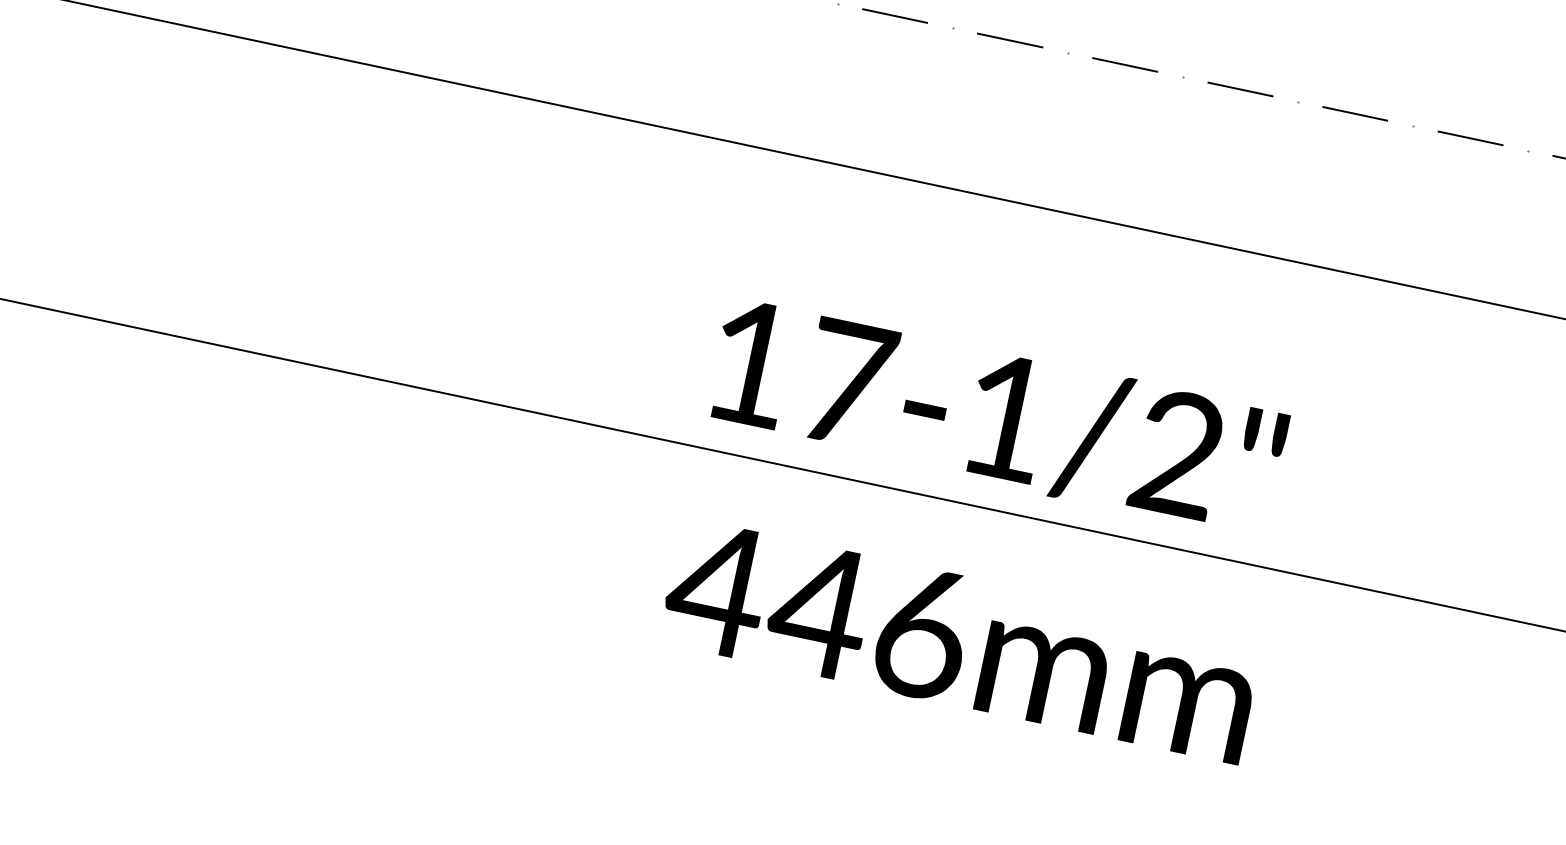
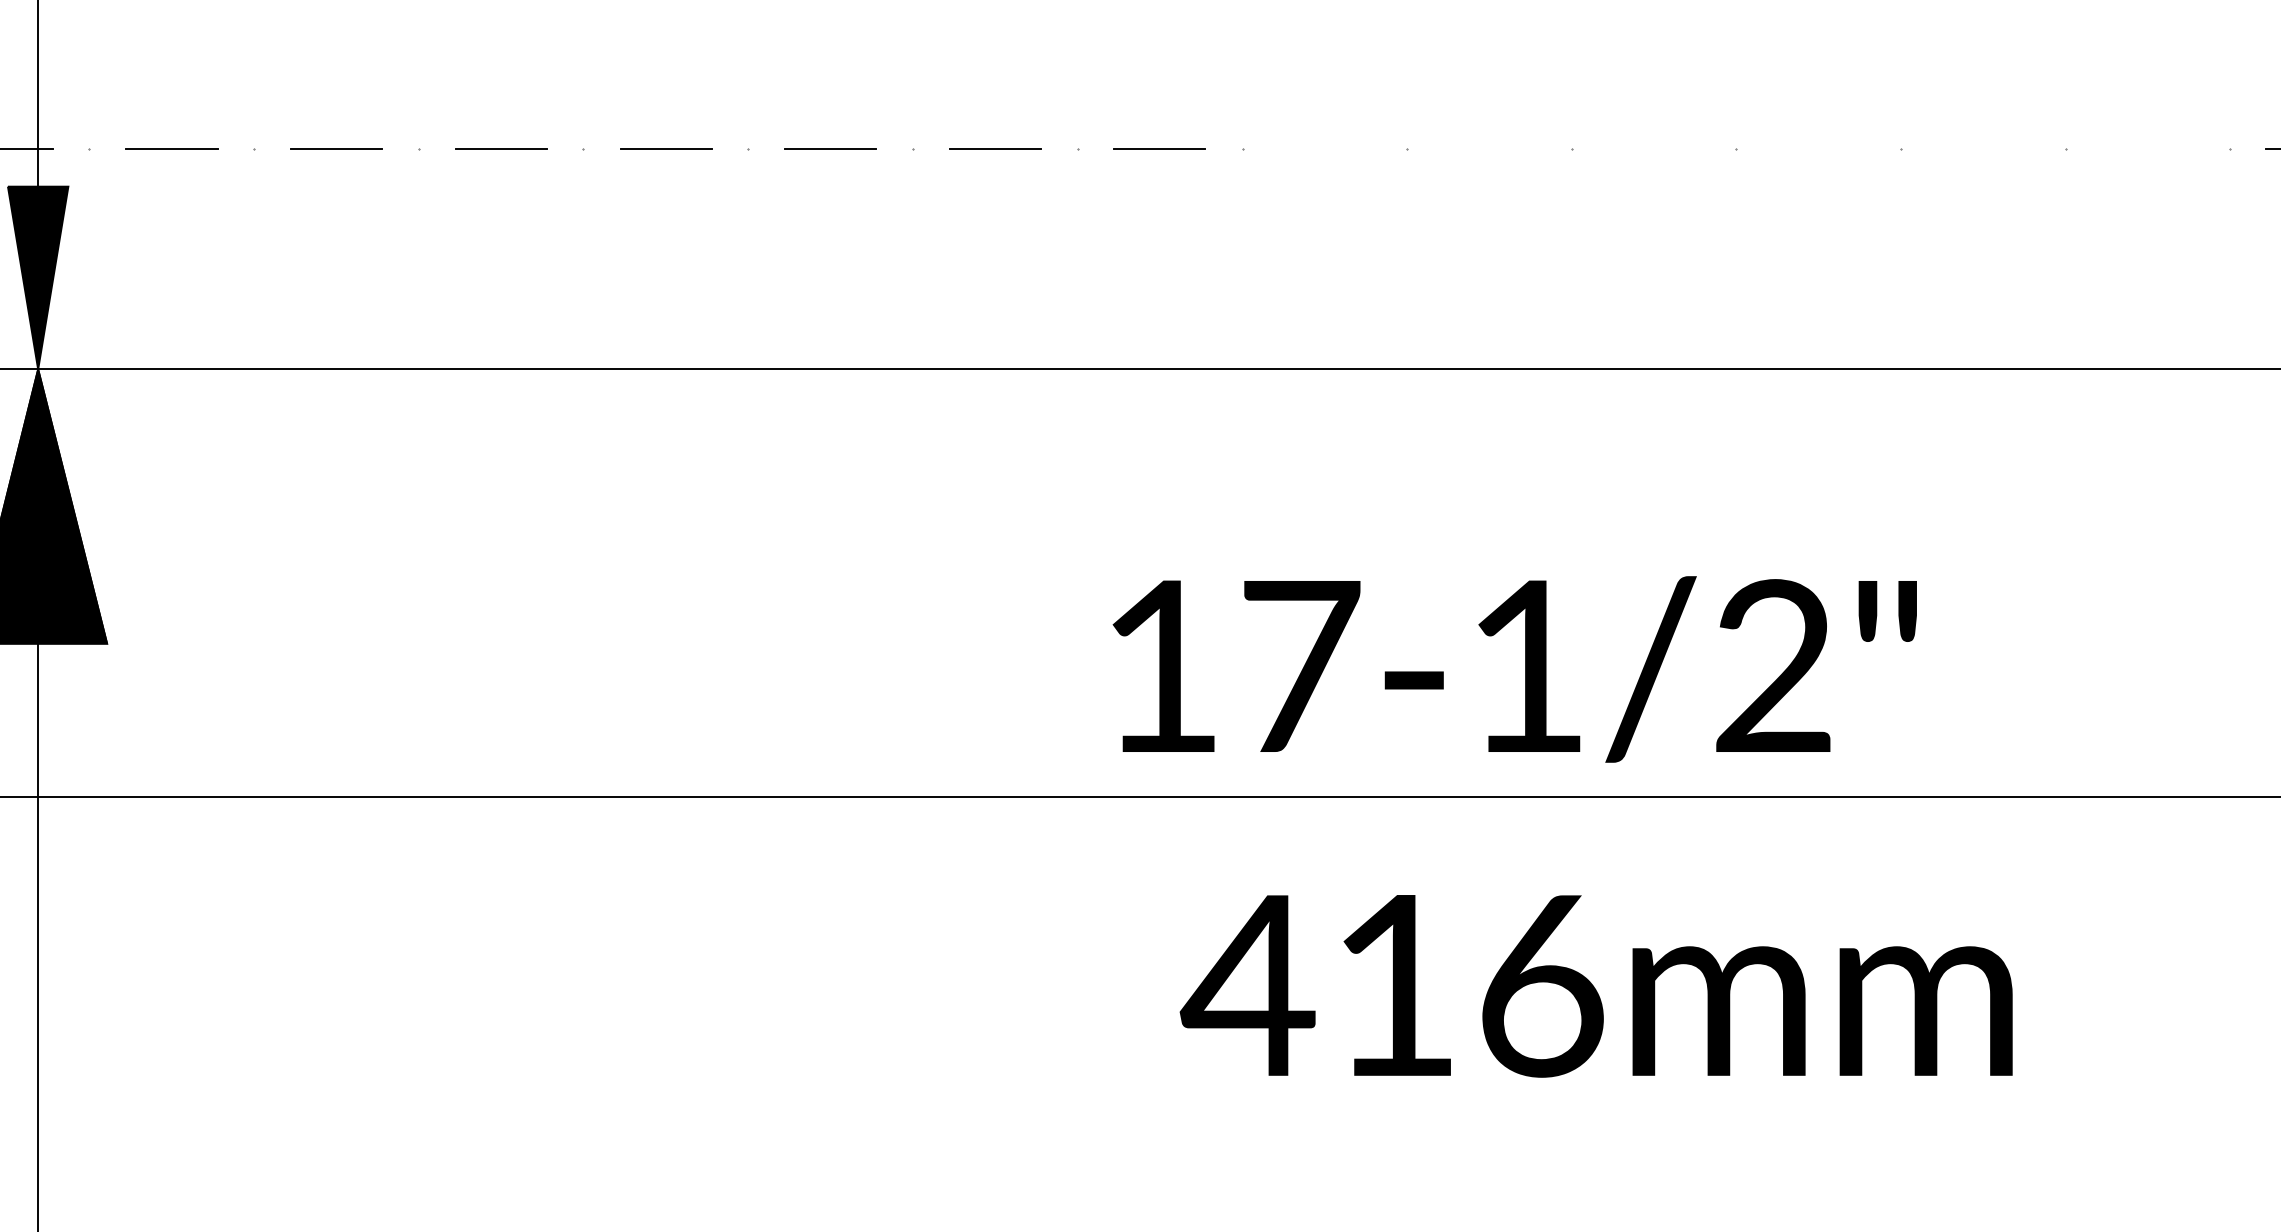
line: (895, 15) -> (1324, 148), removed
line: (1009, 39) -> (1488, 148), removed
line: (1124, 64) -> (1653, 149), removed
line: (1240, 89) -> (1818, 149), removed
line: (1354, 113) -> (1982, 149), removed
line: (1470, 138) -> (2147, 149), removed
text: (996, 417) -> (1514, 669), moved
text: (819, 610) -> (1393, 985), 446mm -> 416mm

